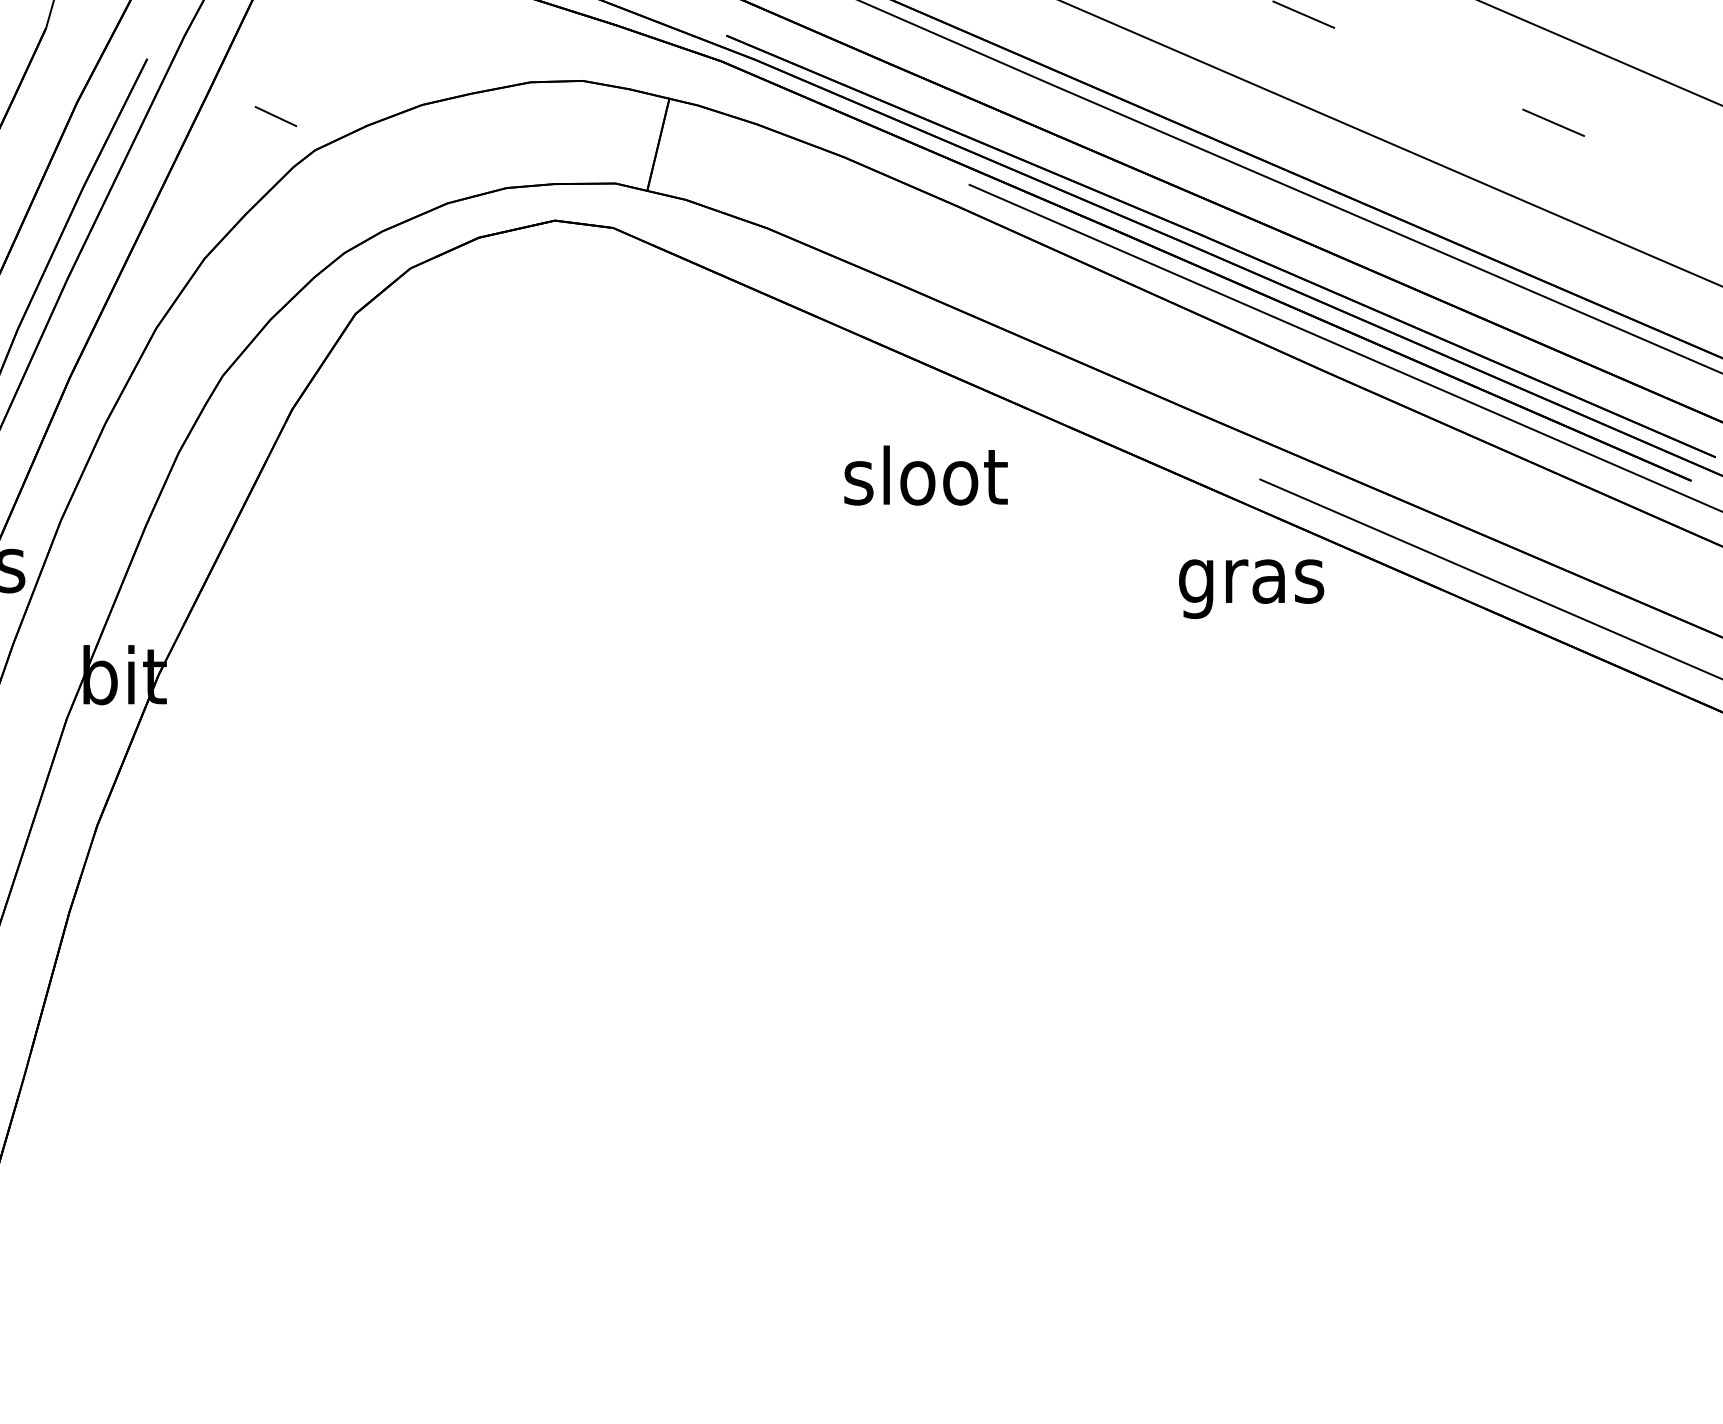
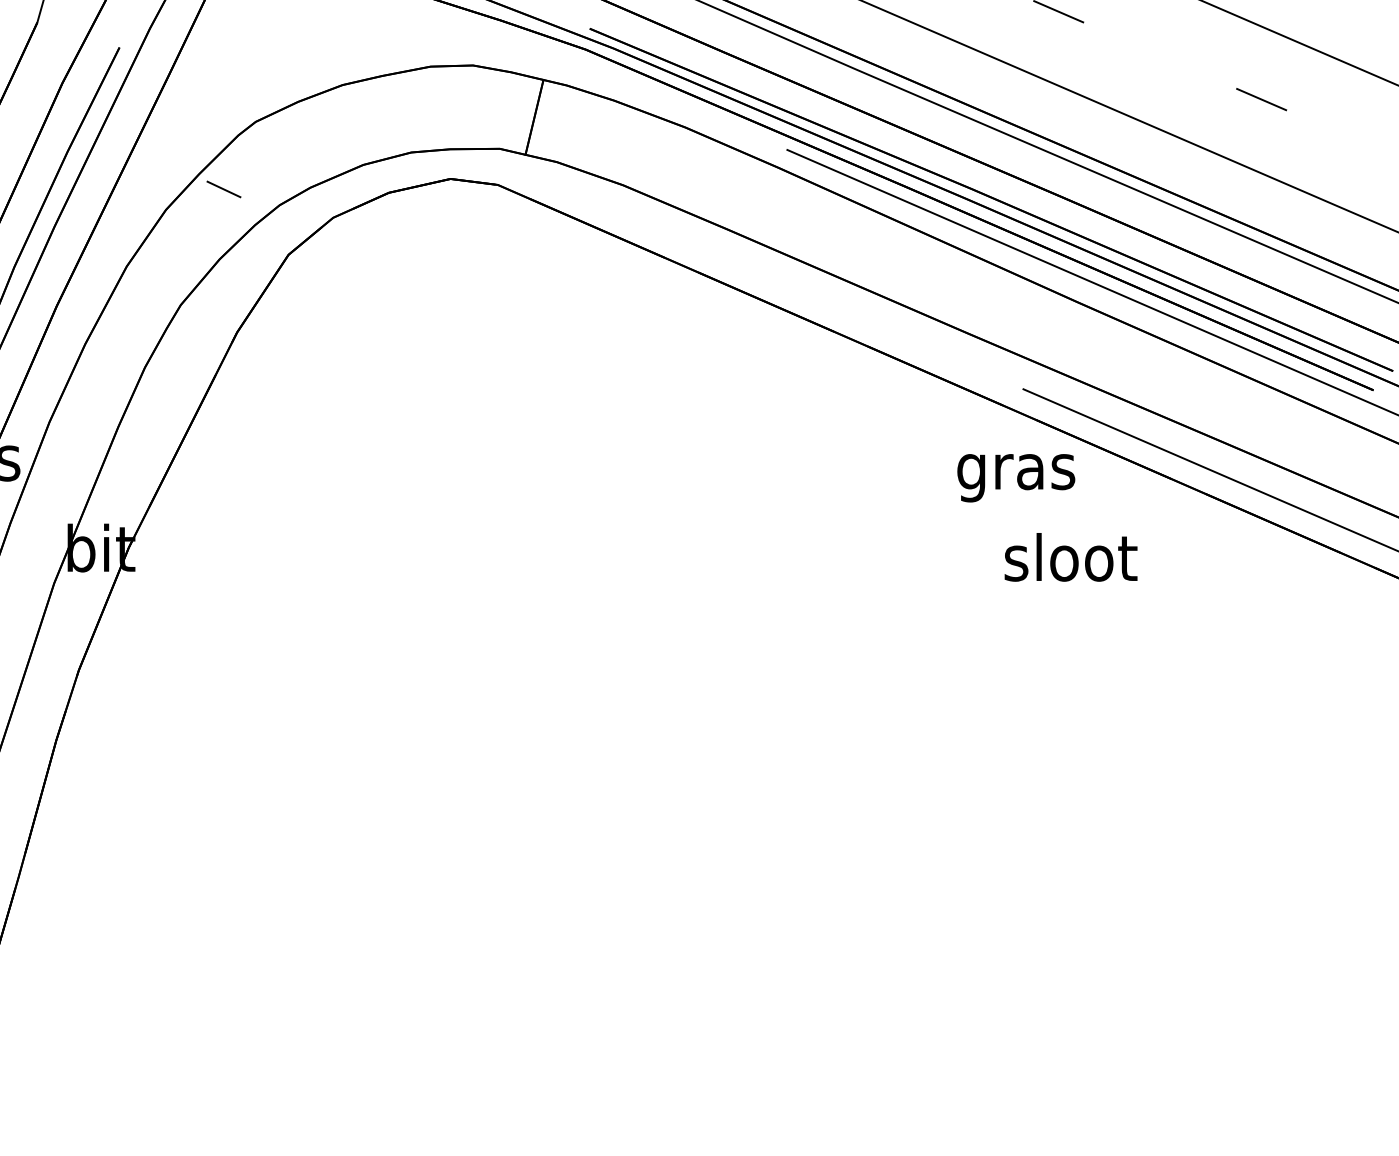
line: (275, 116) -> (223, 189), moved
text: (925, 475) -> (1070, 557), moved

